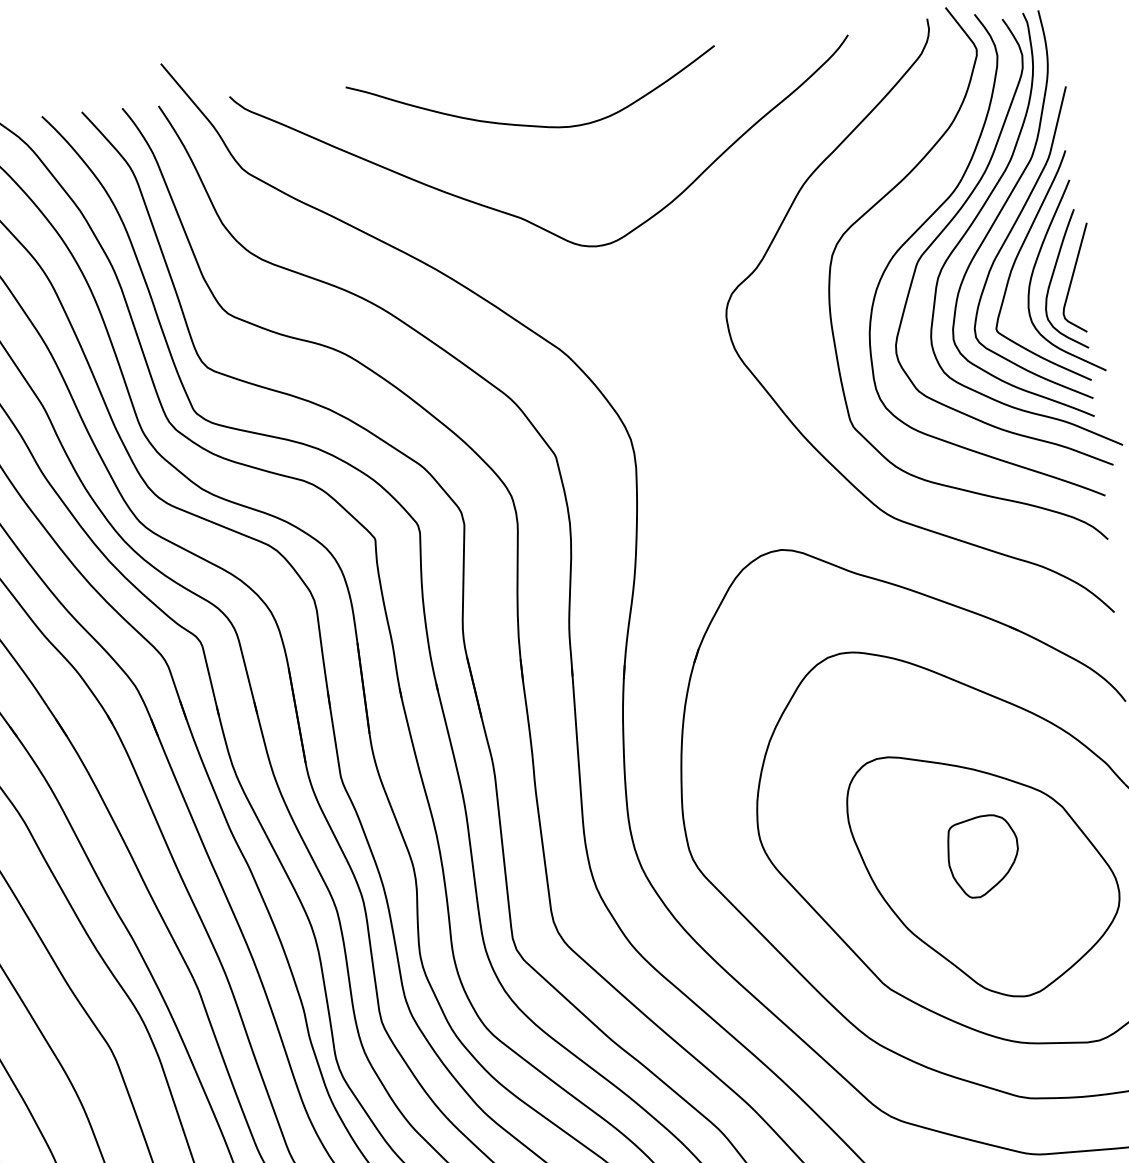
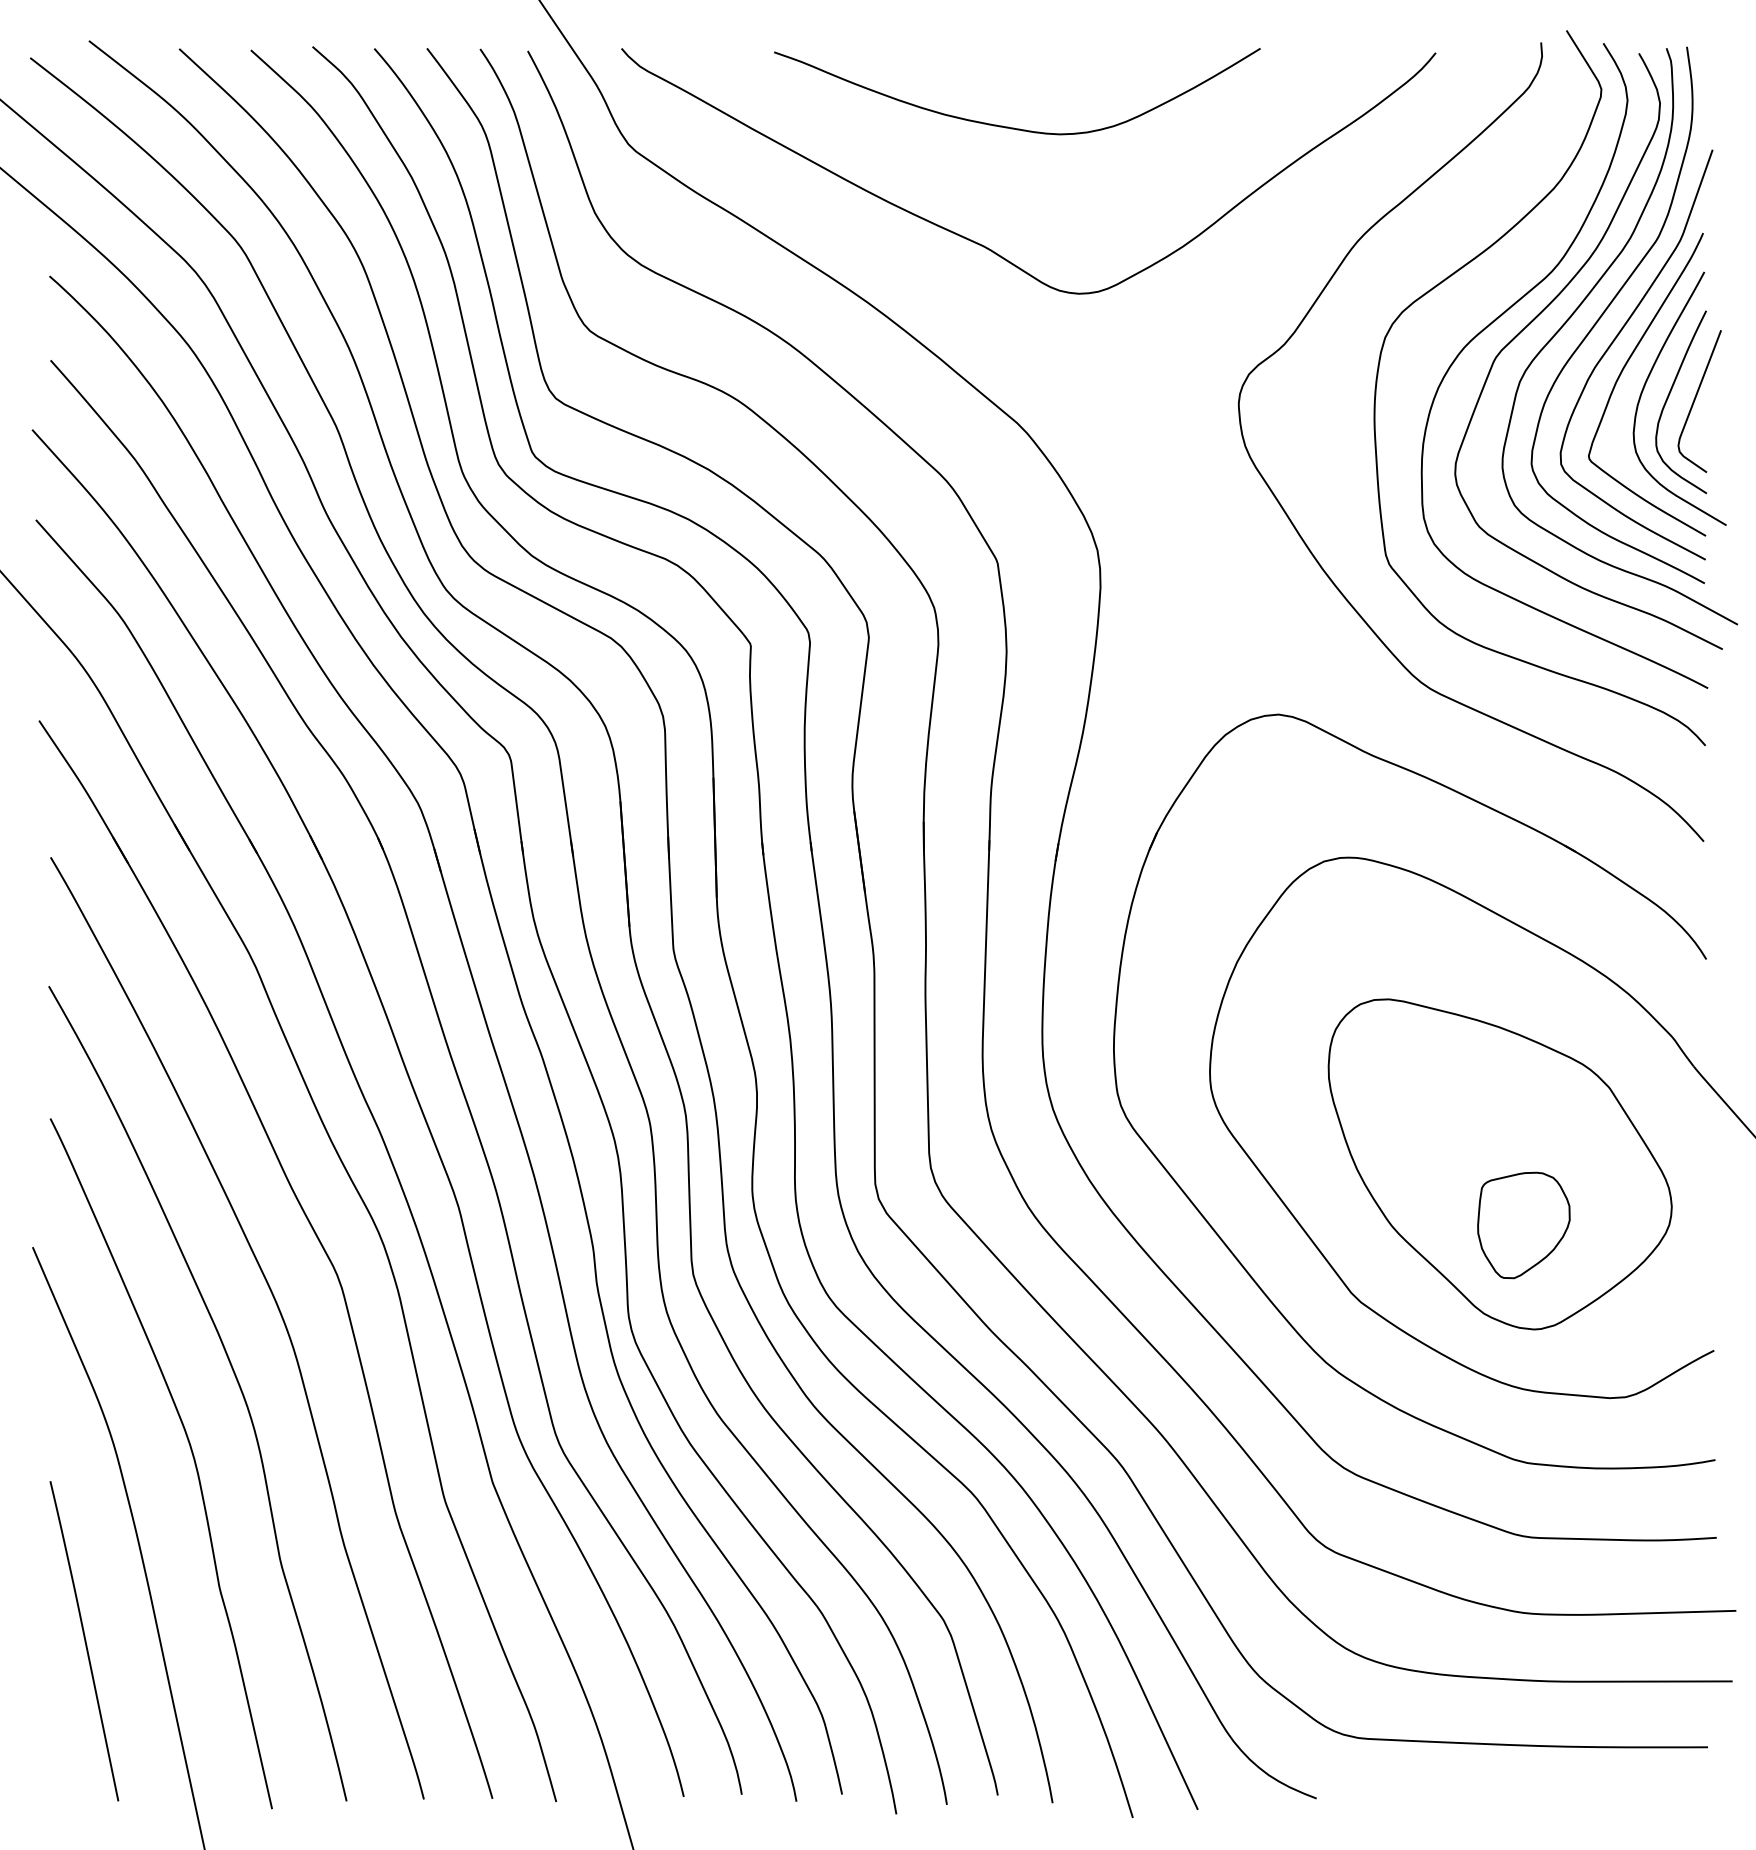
part: (983, 856) -> (1523, 1225), moved

